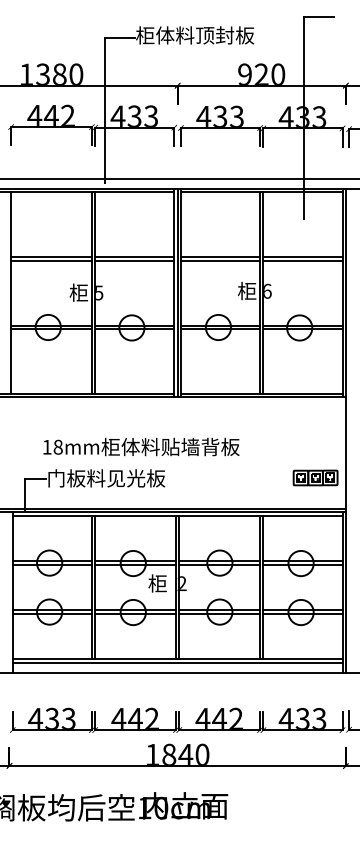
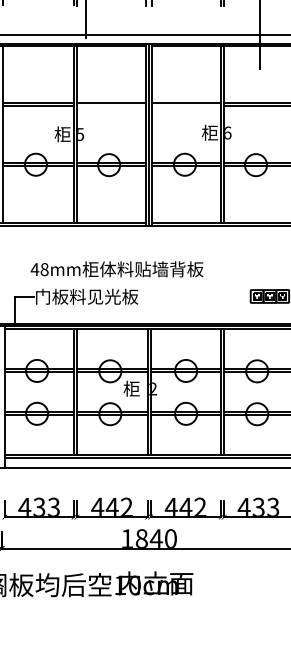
line: (134, 260) -> (111, 106), removed
line: (220, 260) -> (186, 106), removed
text: (47, 447) -> (35, 269), 18mm -> 48mm

